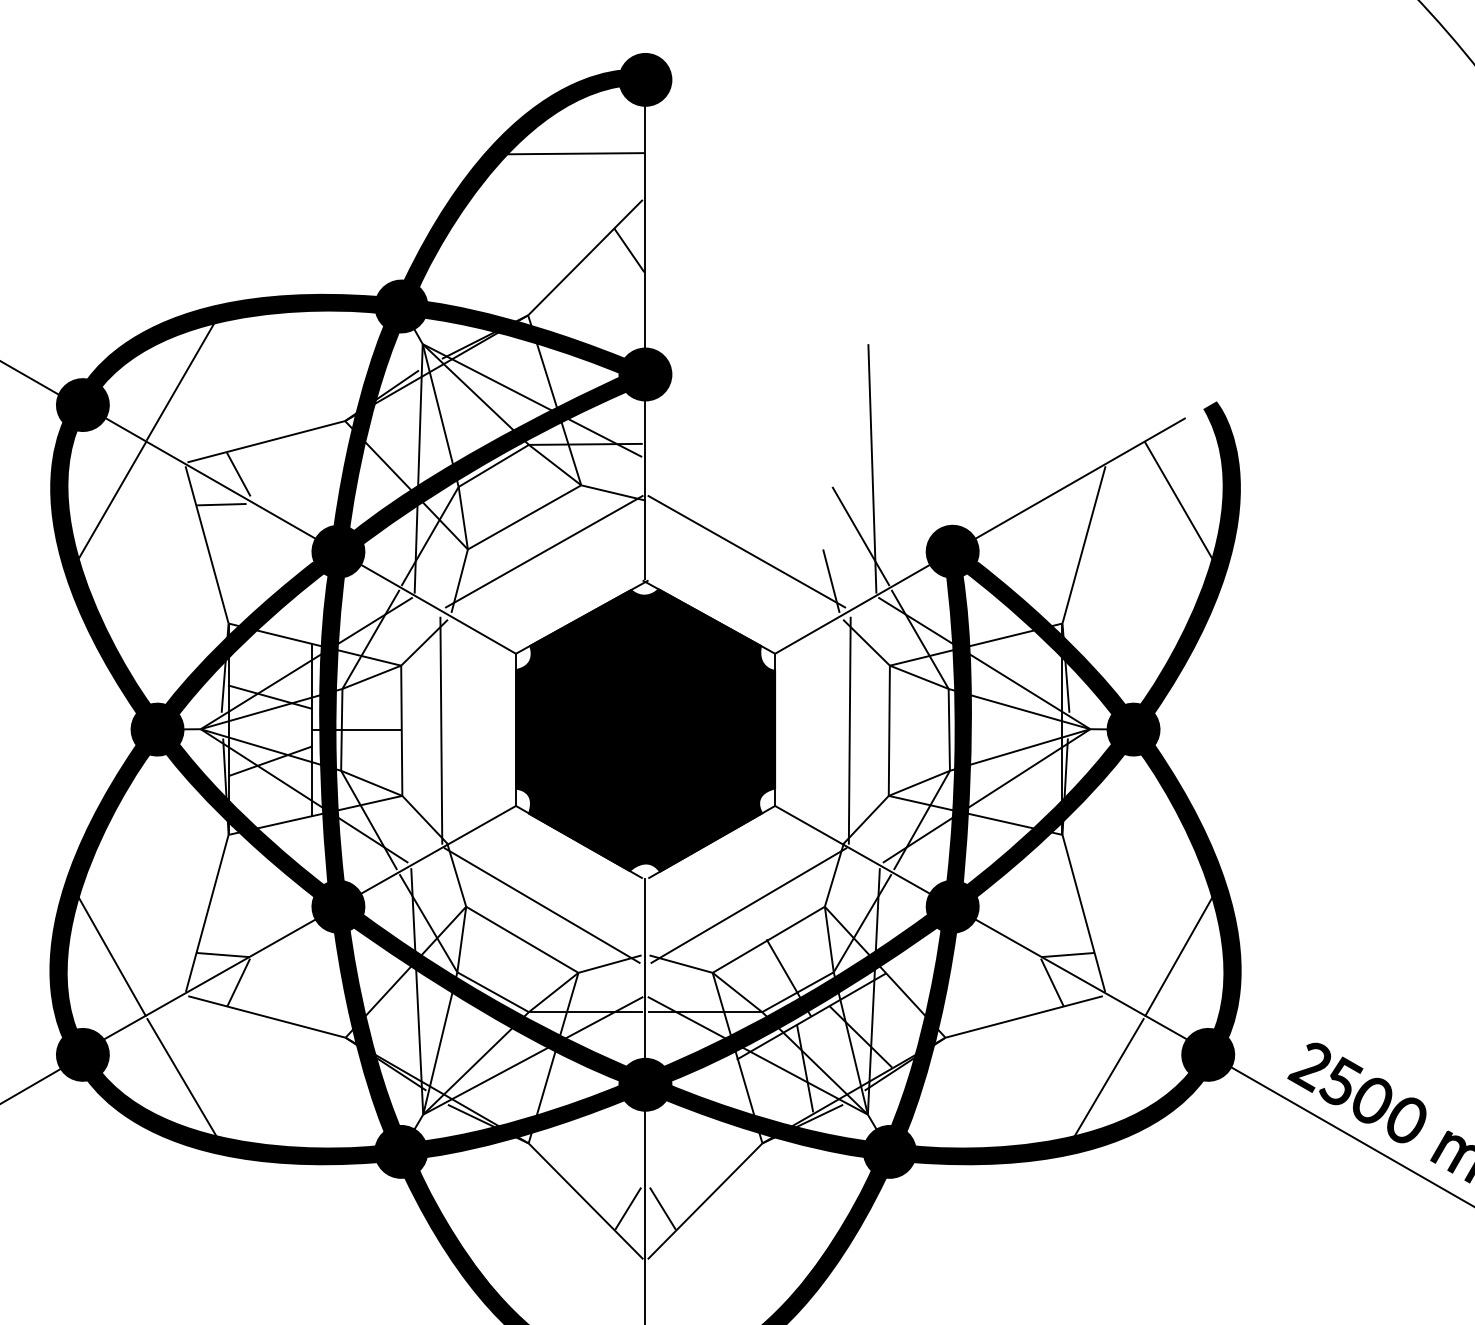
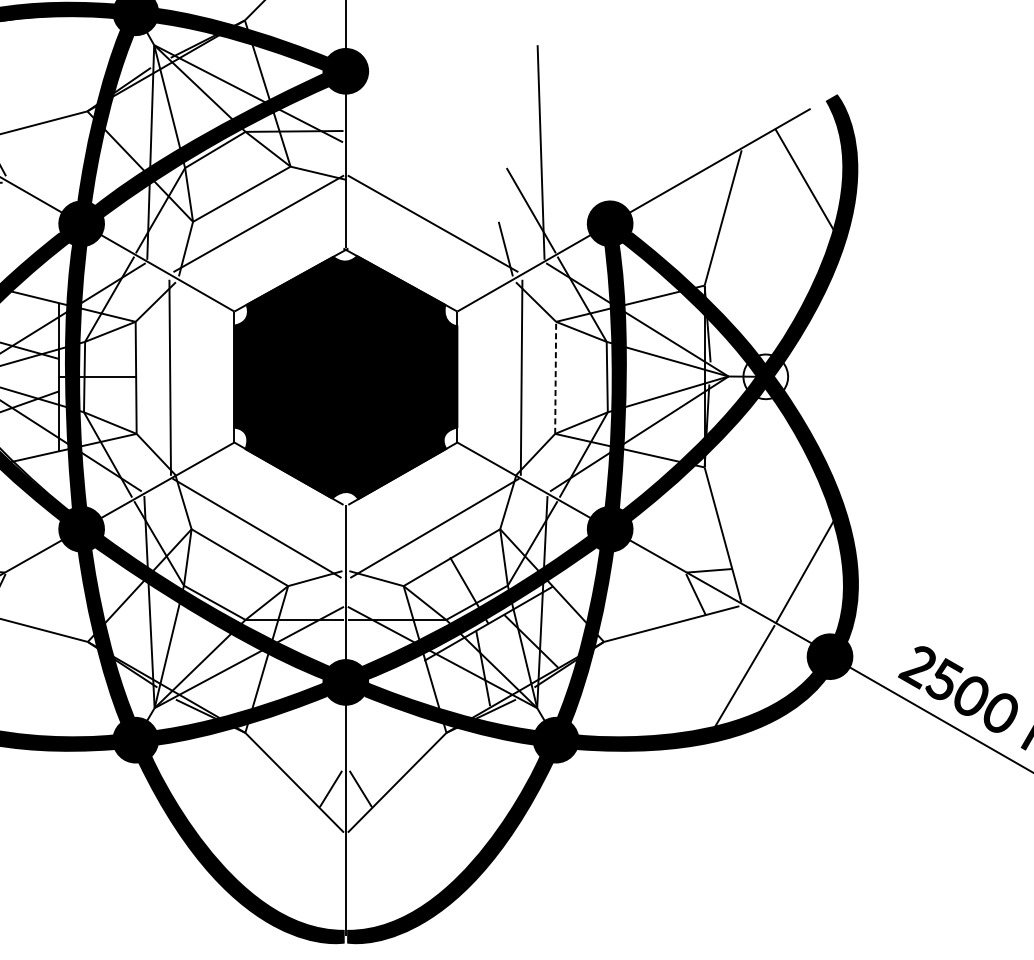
fill: (1133, 729) -> (765, 376), removed
line: (889, 730) -> (555, 377), solid -> dashed

